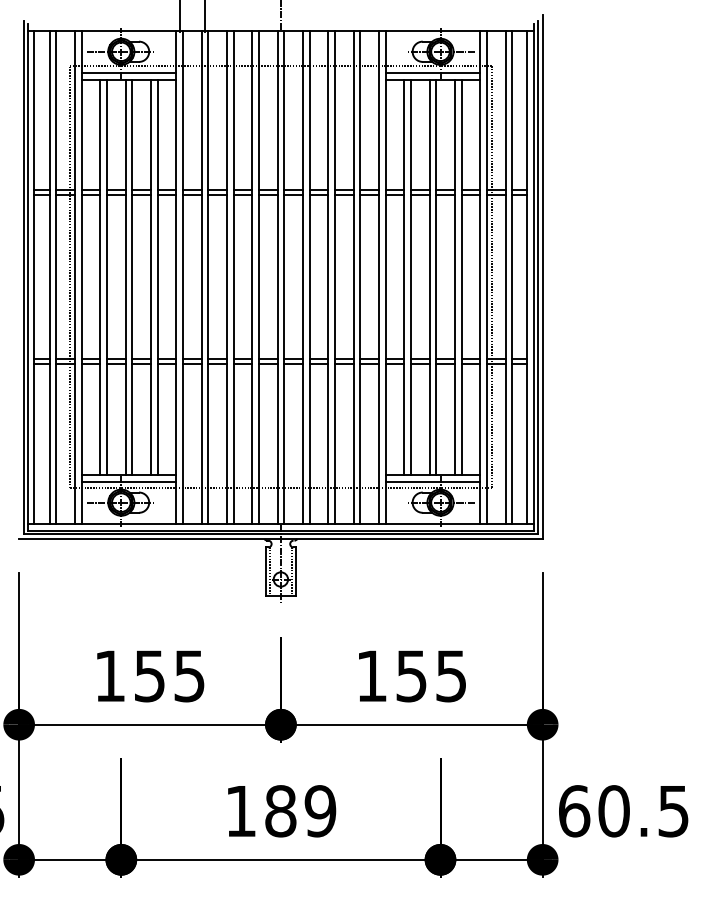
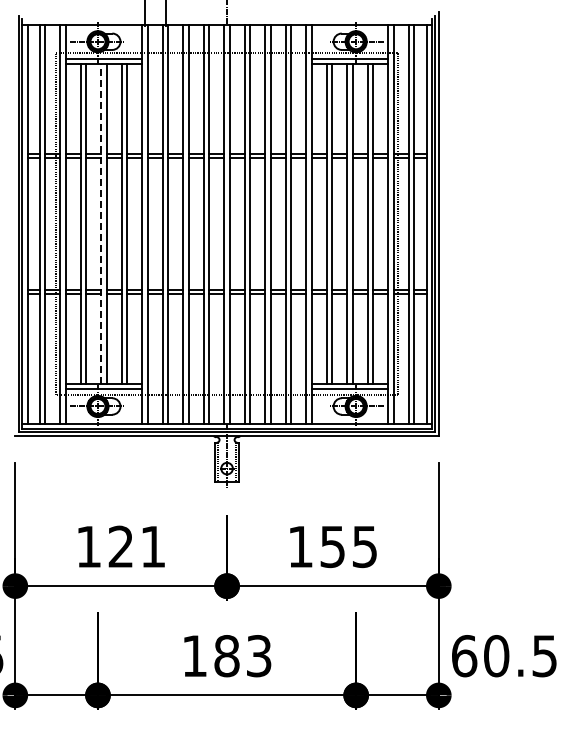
line: (125, 277) -> (101, 224), solid -> dashed
text: (168, 675) -> (136, 546), 155 -> 121
text: (319, 811) -> (258, 656), 189 -> 183

